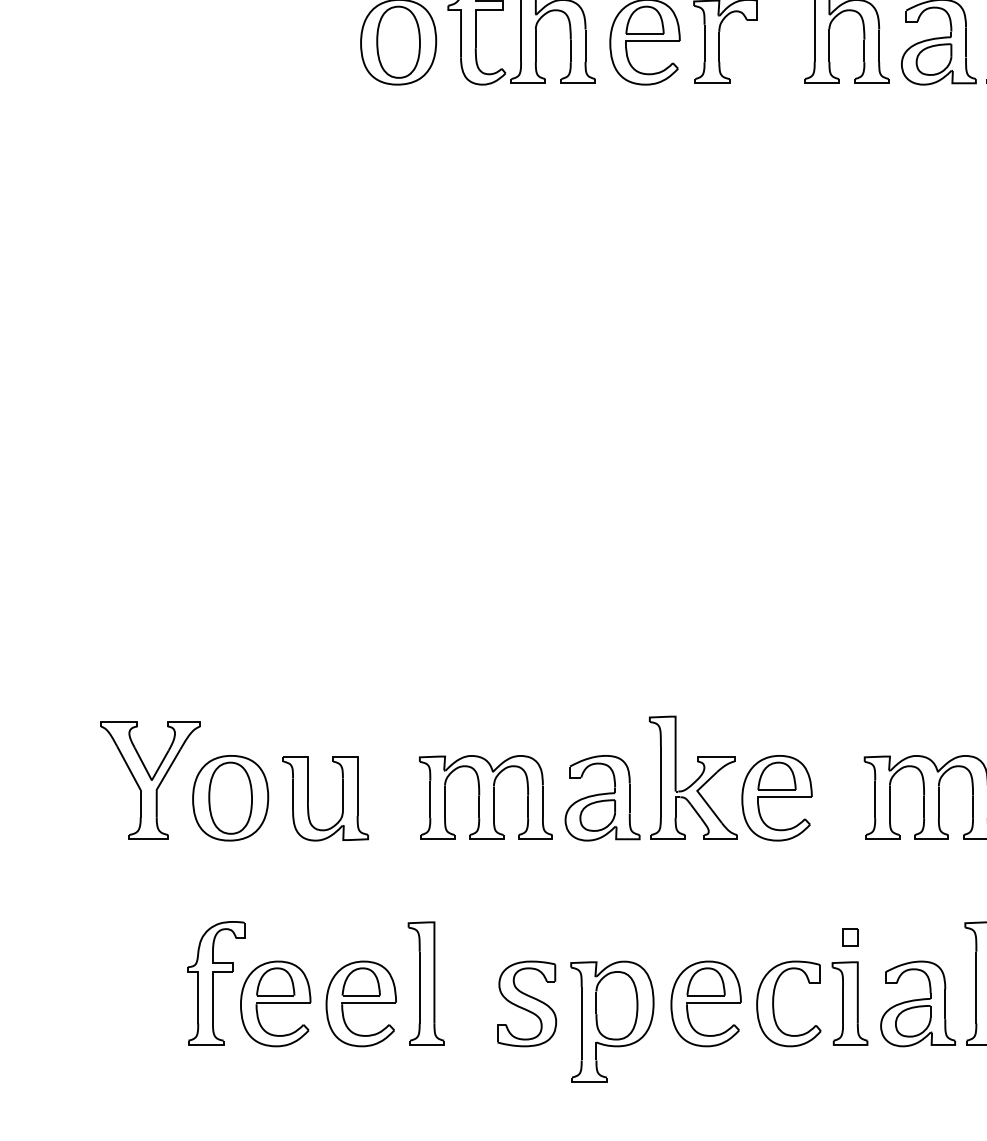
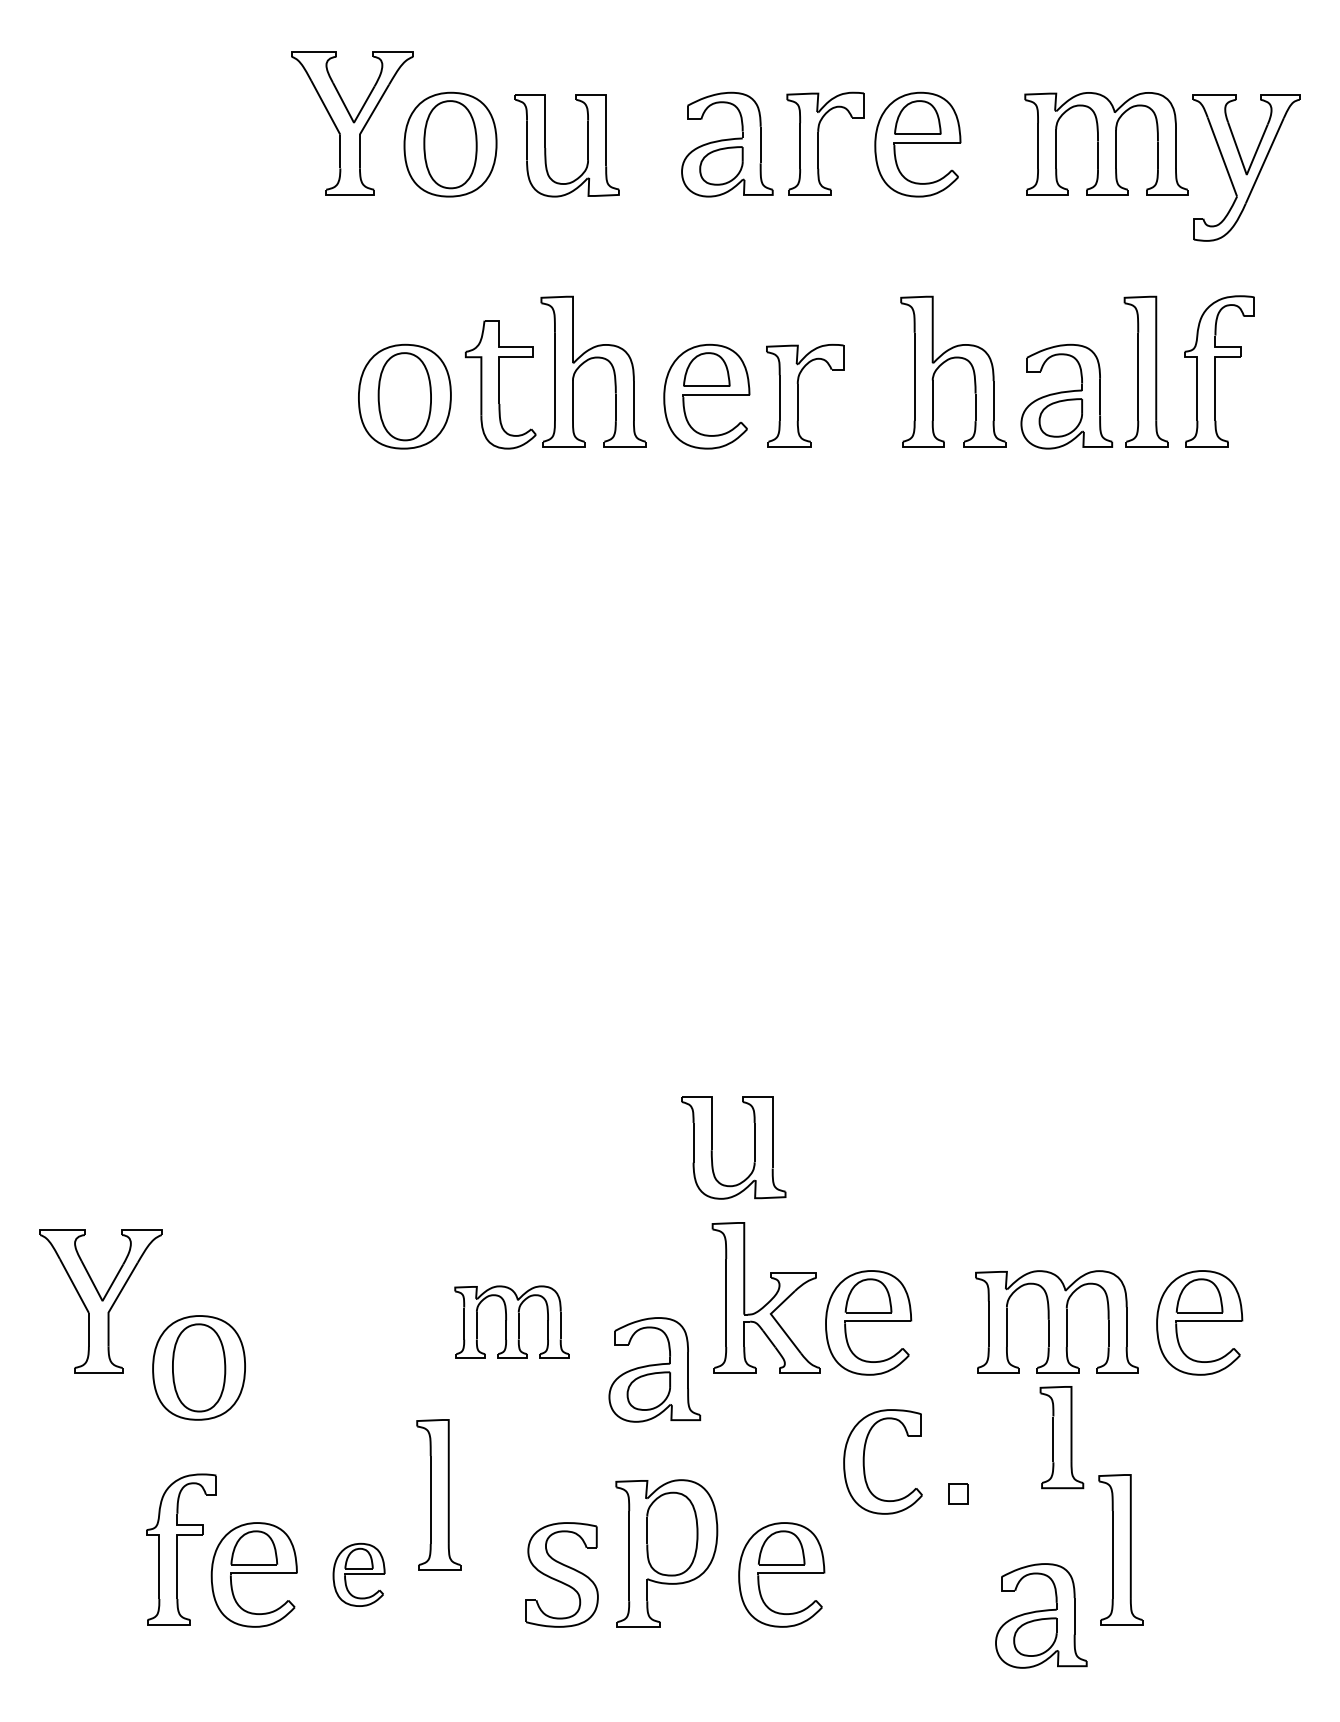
part: (230, 797) -> (198, 1367), moved
part: (485, 797) -> (511, 1321), size x0.7
part: (602, 797) -> (654, 1369), moved
part: (308, 798) -> (712, 1147), moved
part: (426, 983) -> (438, 1494), moved
part: (360, 1003) -> (358, 1574), size x0.6
part: (773, 1003) -> (864, 1461), moved
part: (849, 1003) -> (1061, 1437), moved
part: (918, 1003) -> (1041, 1615), moved
part: (612, 1021) -> (666, 1553), moved

